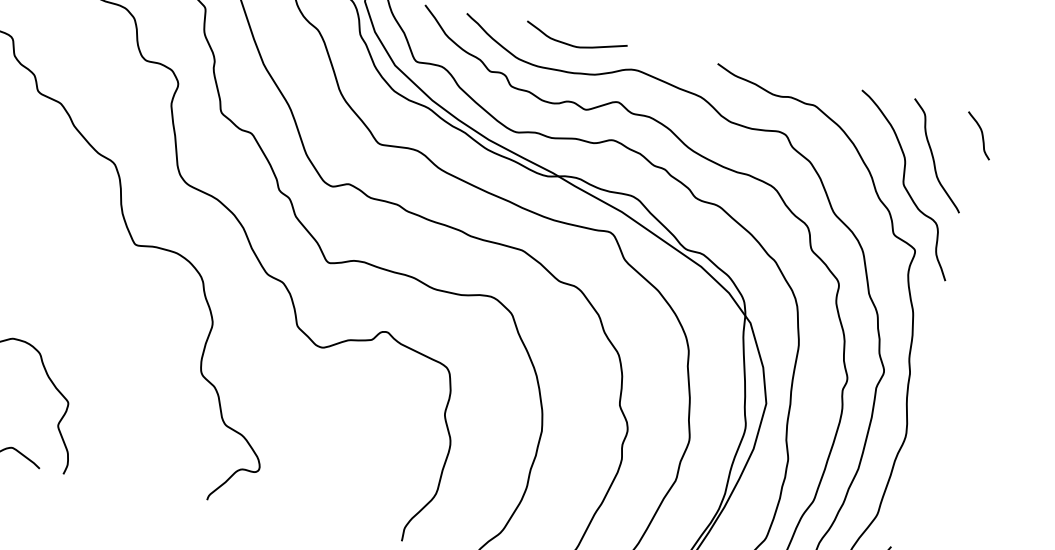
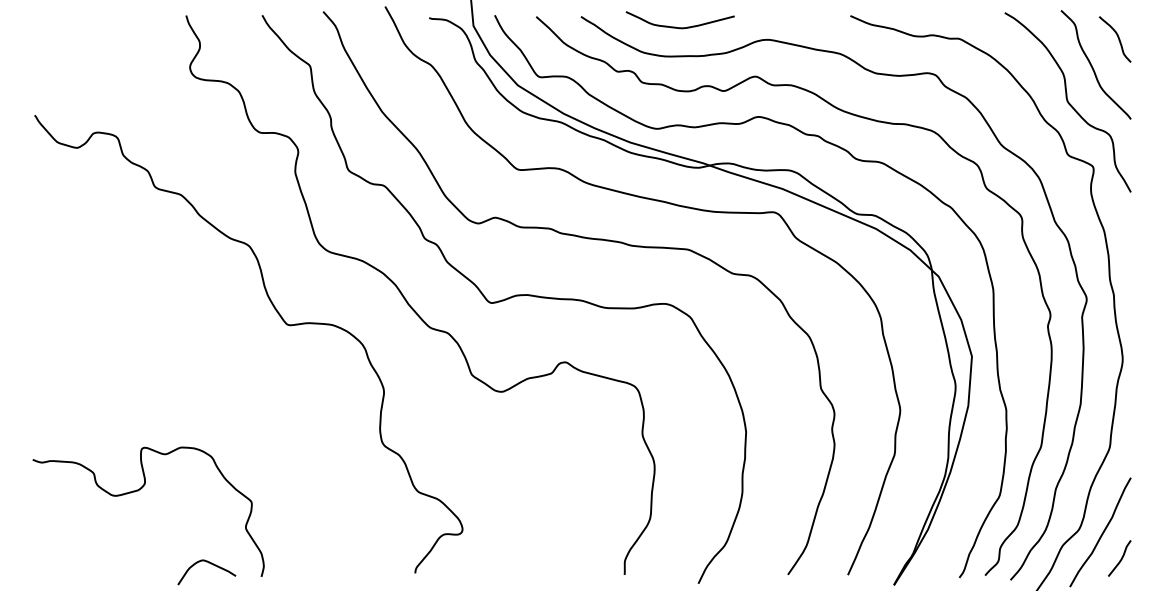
curve: (574, 45) -> (679, 27), moved
curve: (981, 134) -> (1117, 37), moved

